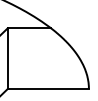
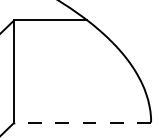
line: (48, 88) -> (82, 121), solid -> dashed

